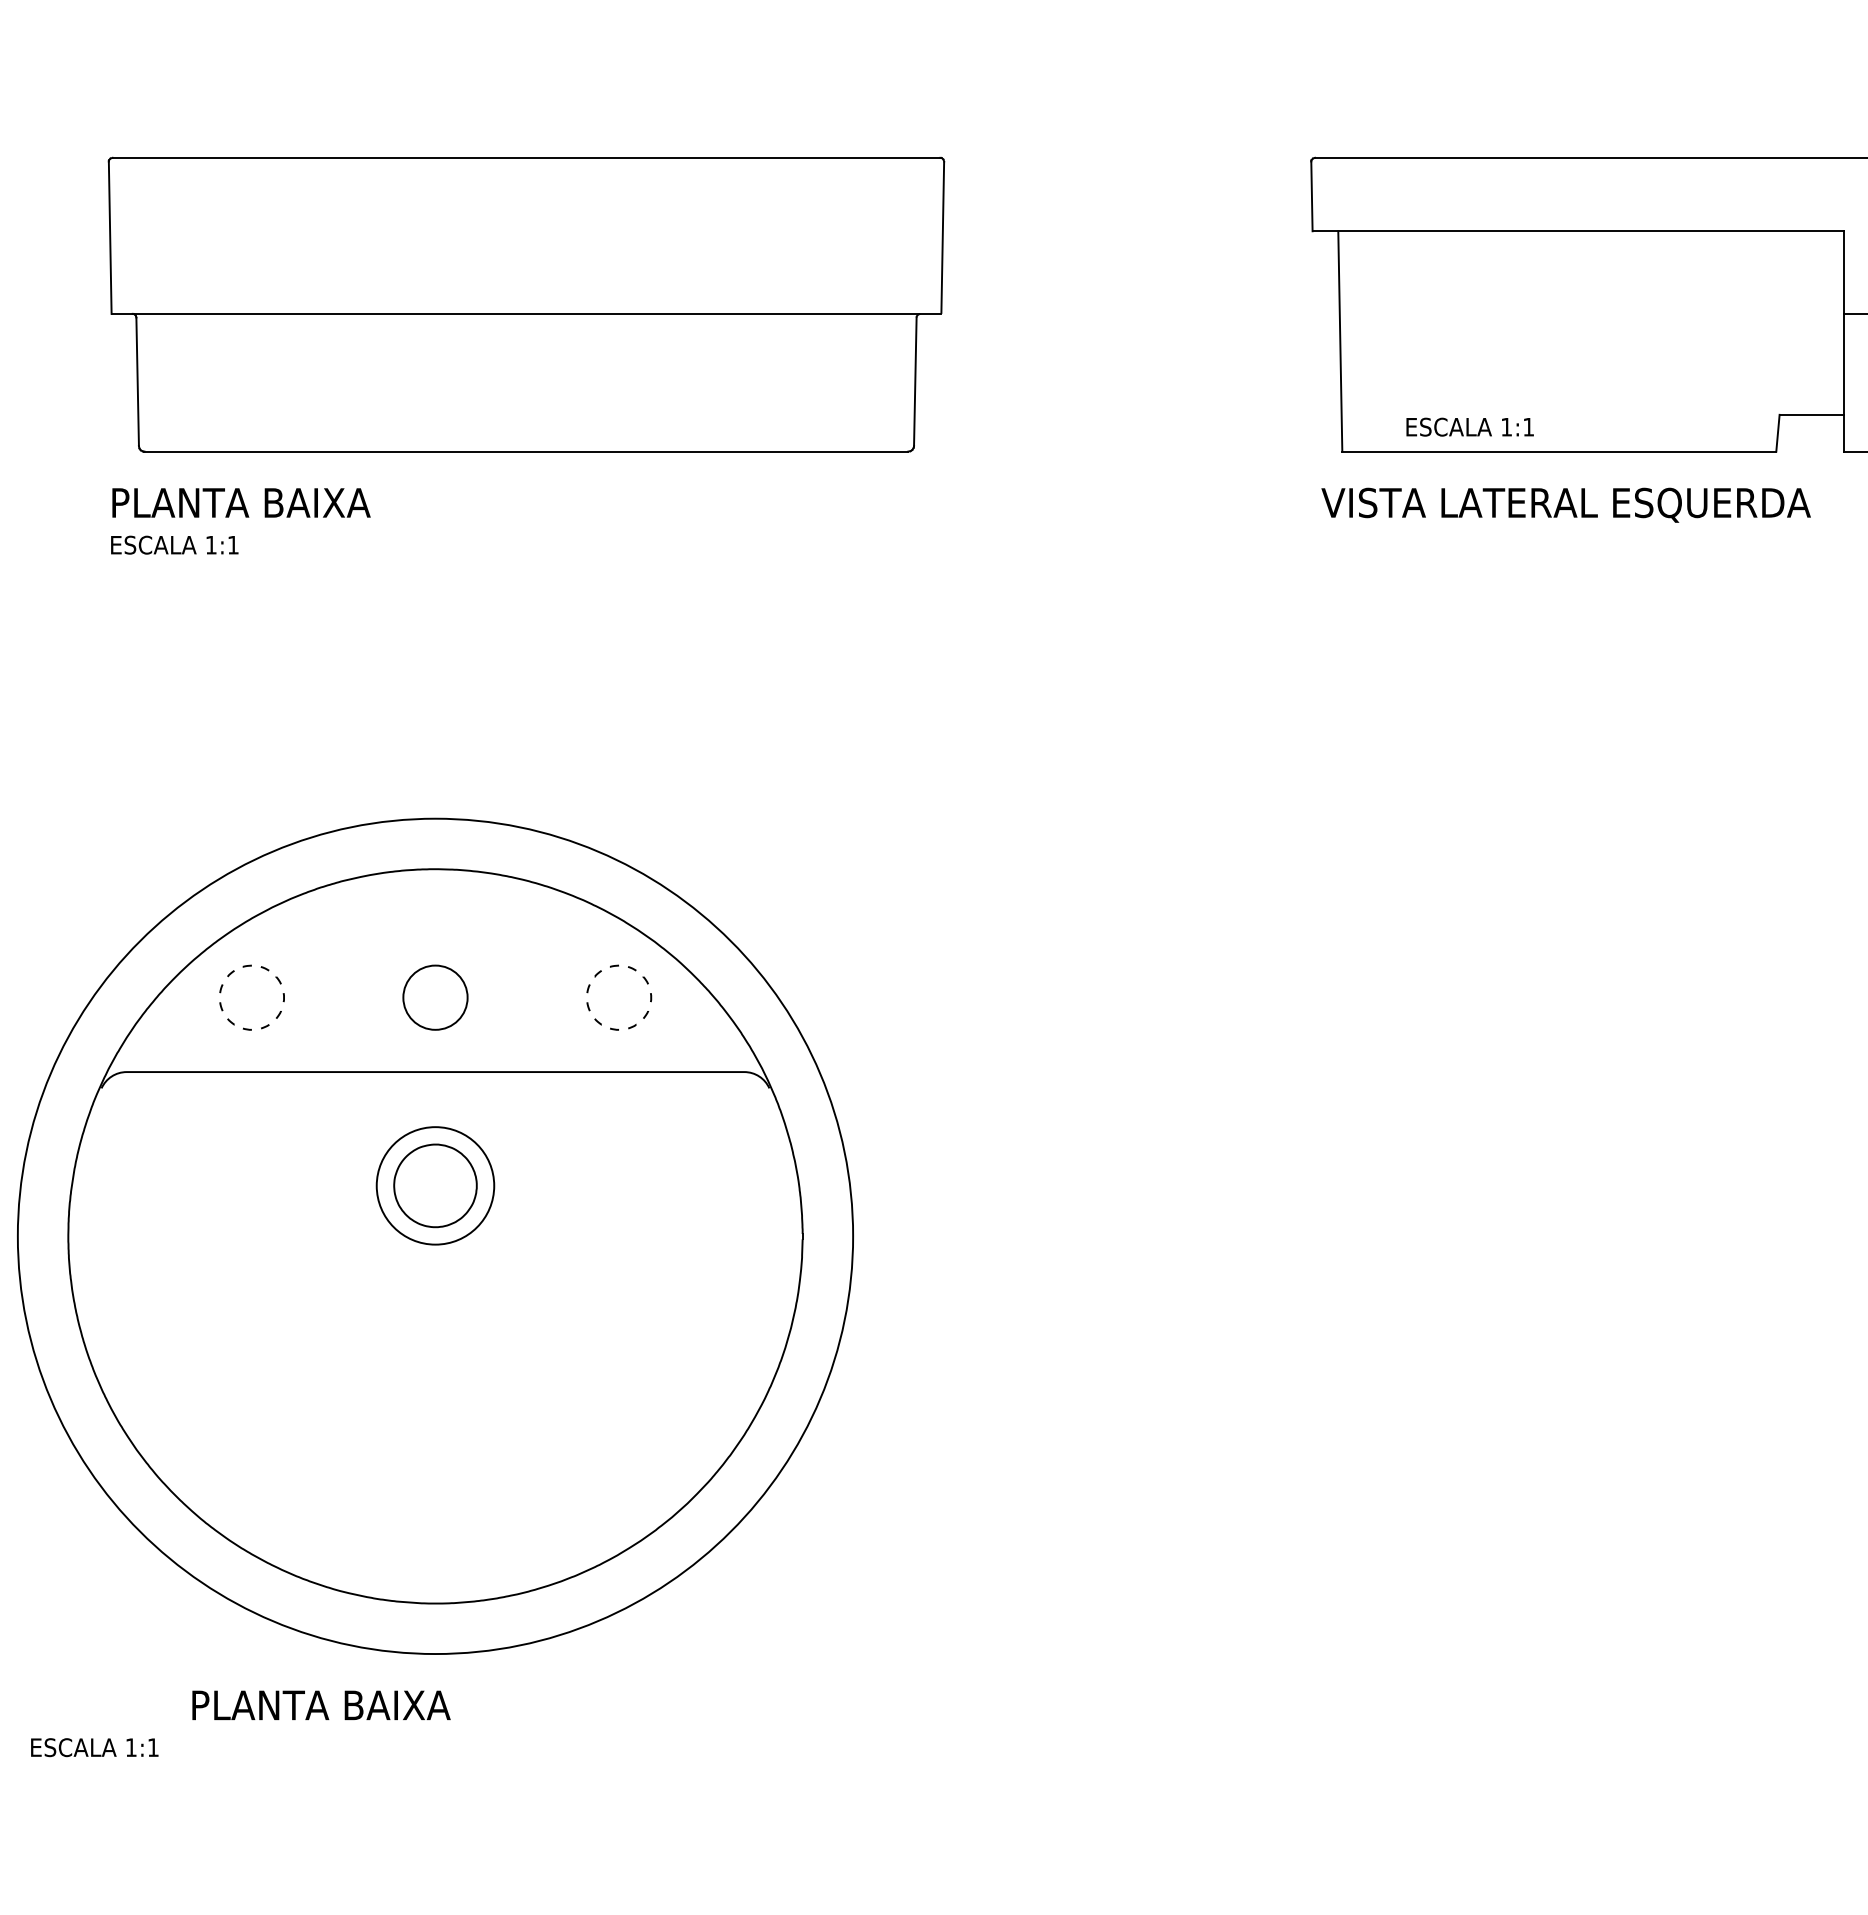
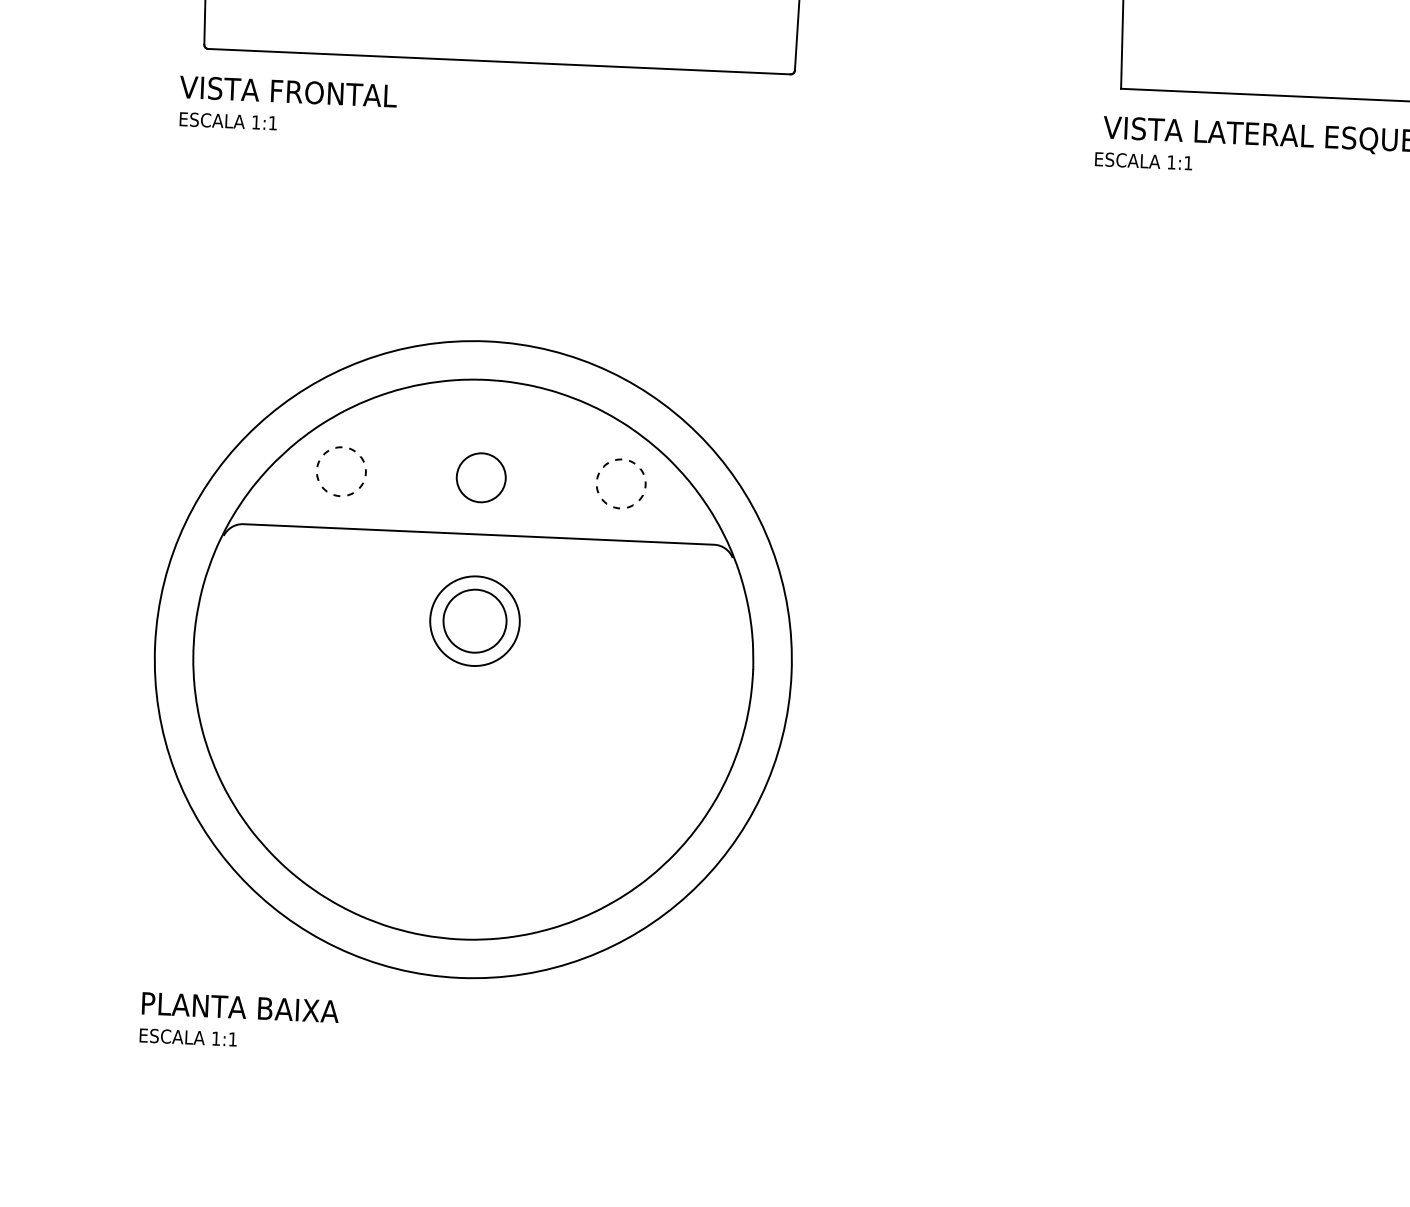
text: (1469, 426) -> (1143, 160), moved
text: (251, 502) -> (288, 91), PLANTA BAIXA -> VISTA FRONTAL
part: (435, 1235) -> (473, 659), moved
text: (321, 1704) -> (240, 1006), moved
text: (94, 1747) -> (188, 1037), moved

